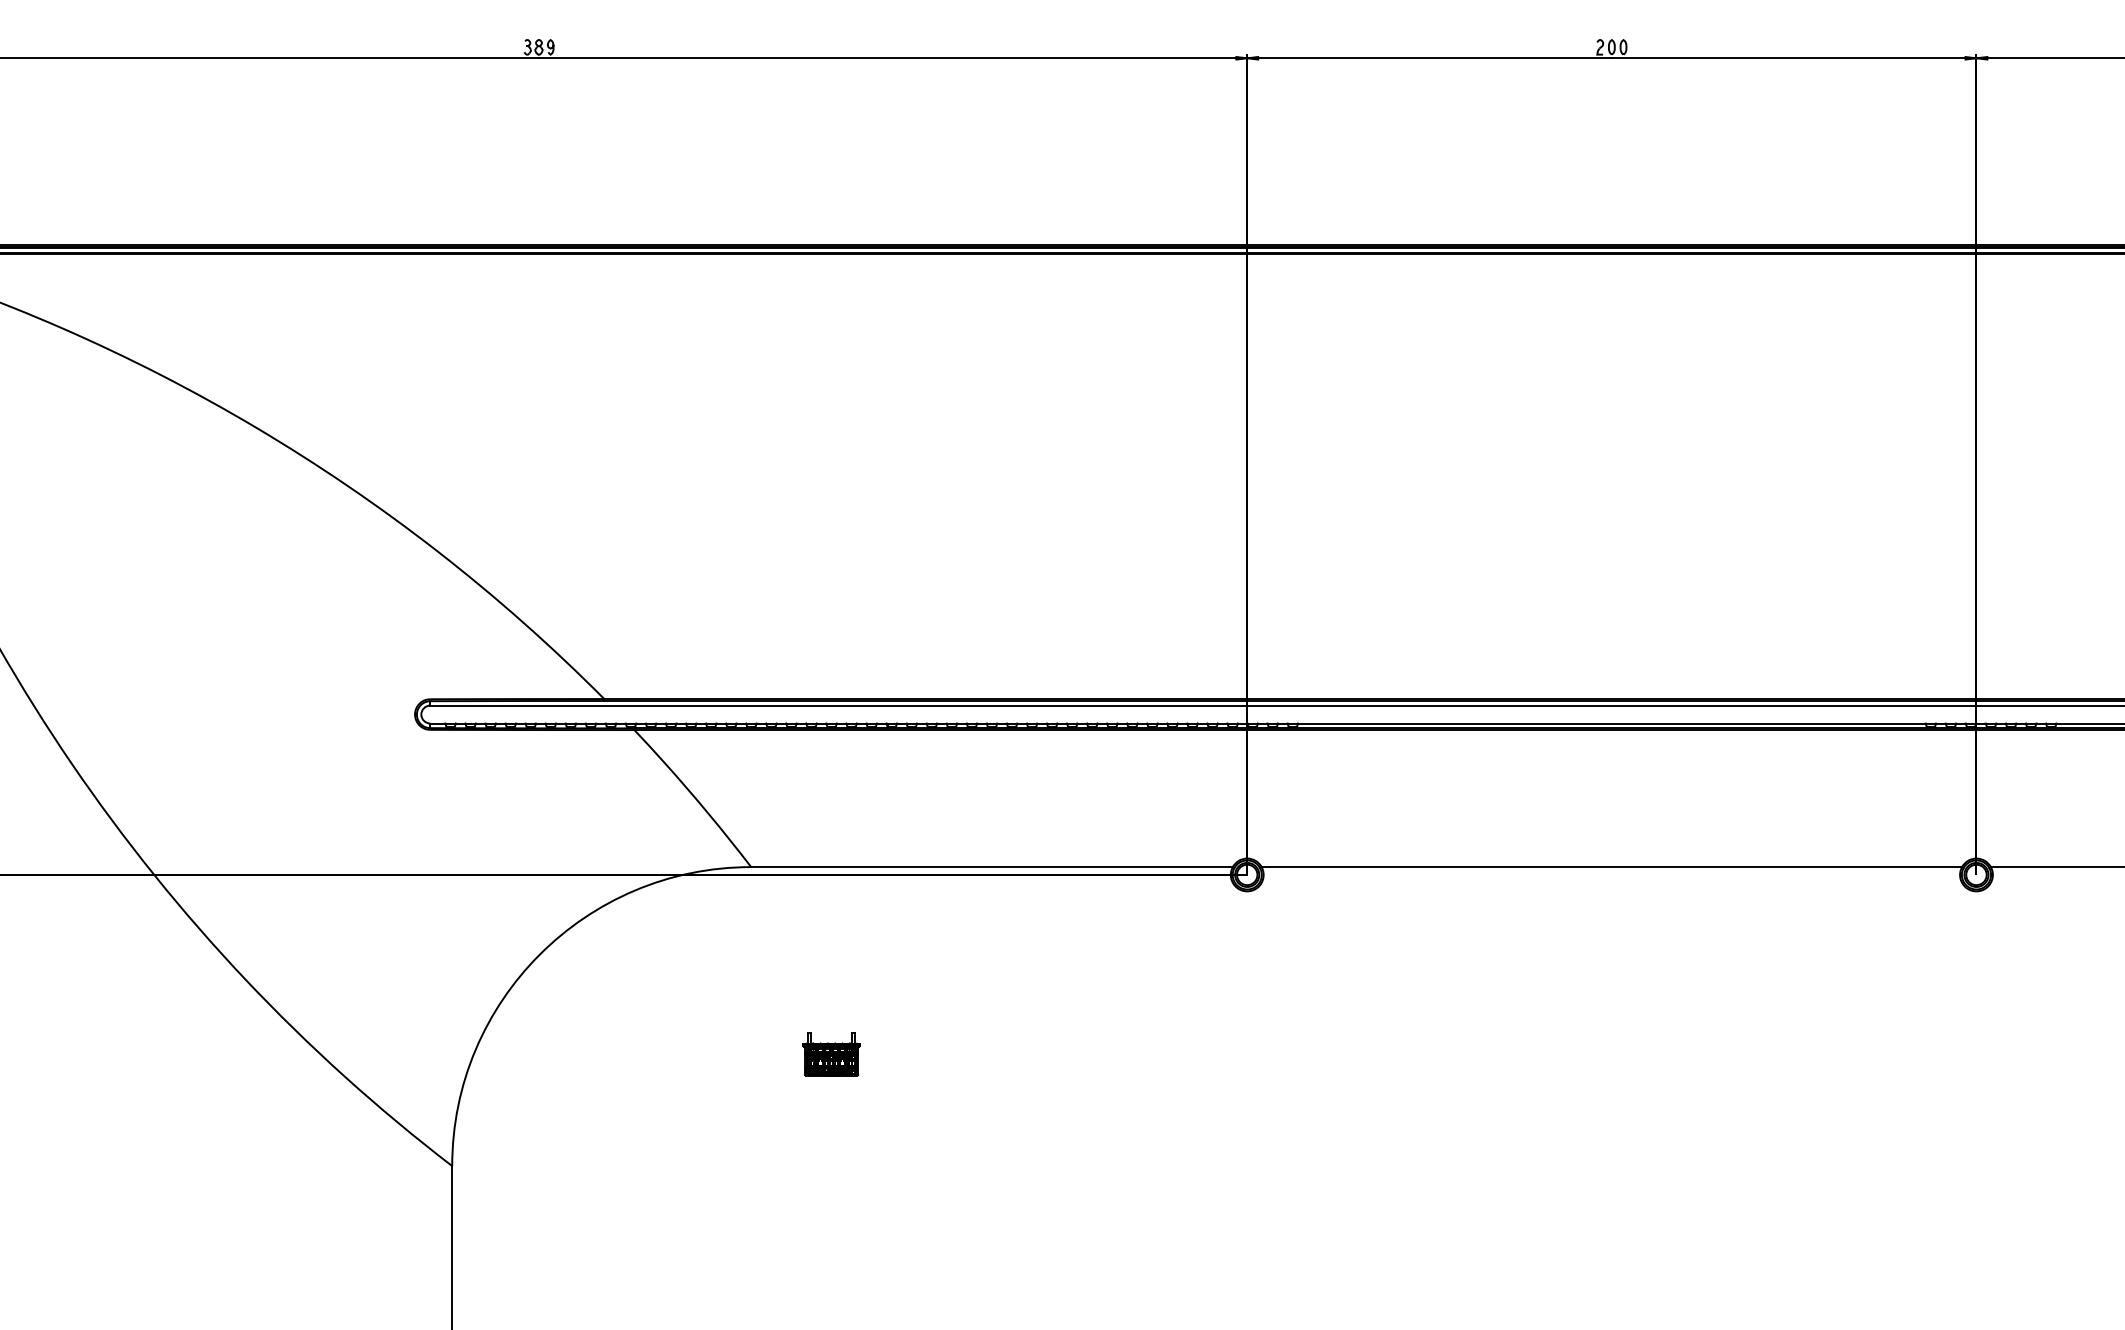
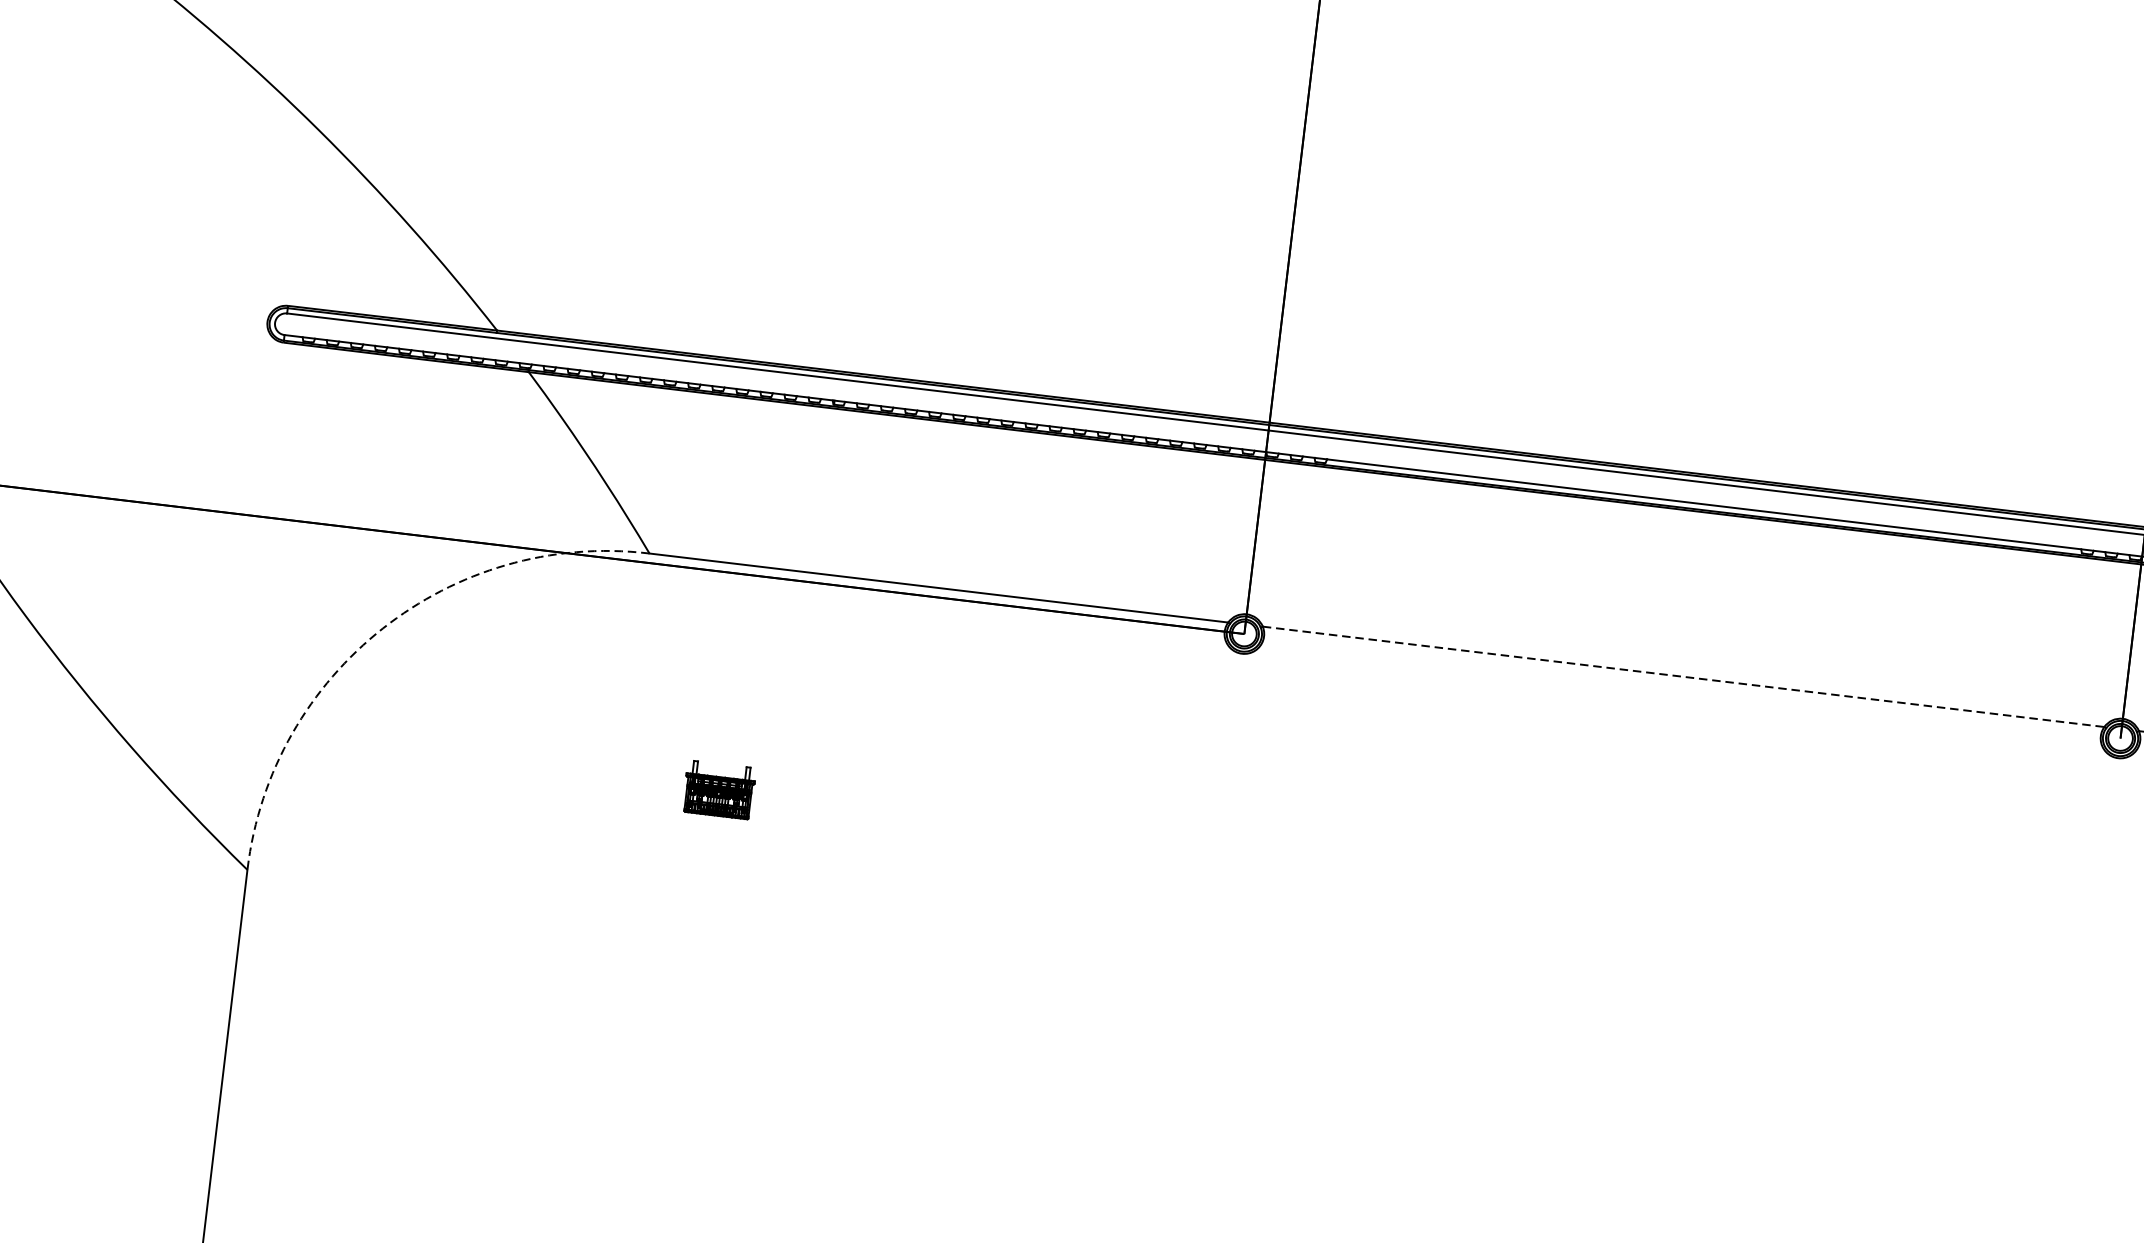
line: (1612, 867) -> (1684, 677), solid -> dashed
arc: (539, 954) -> (382, 628), solid -> dashed

